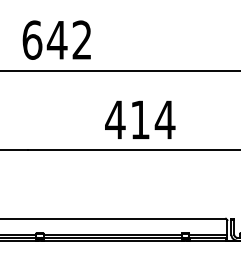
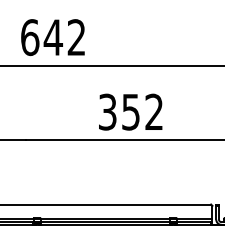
text: (139, 119) -> (130, 111), 414 -> 352

